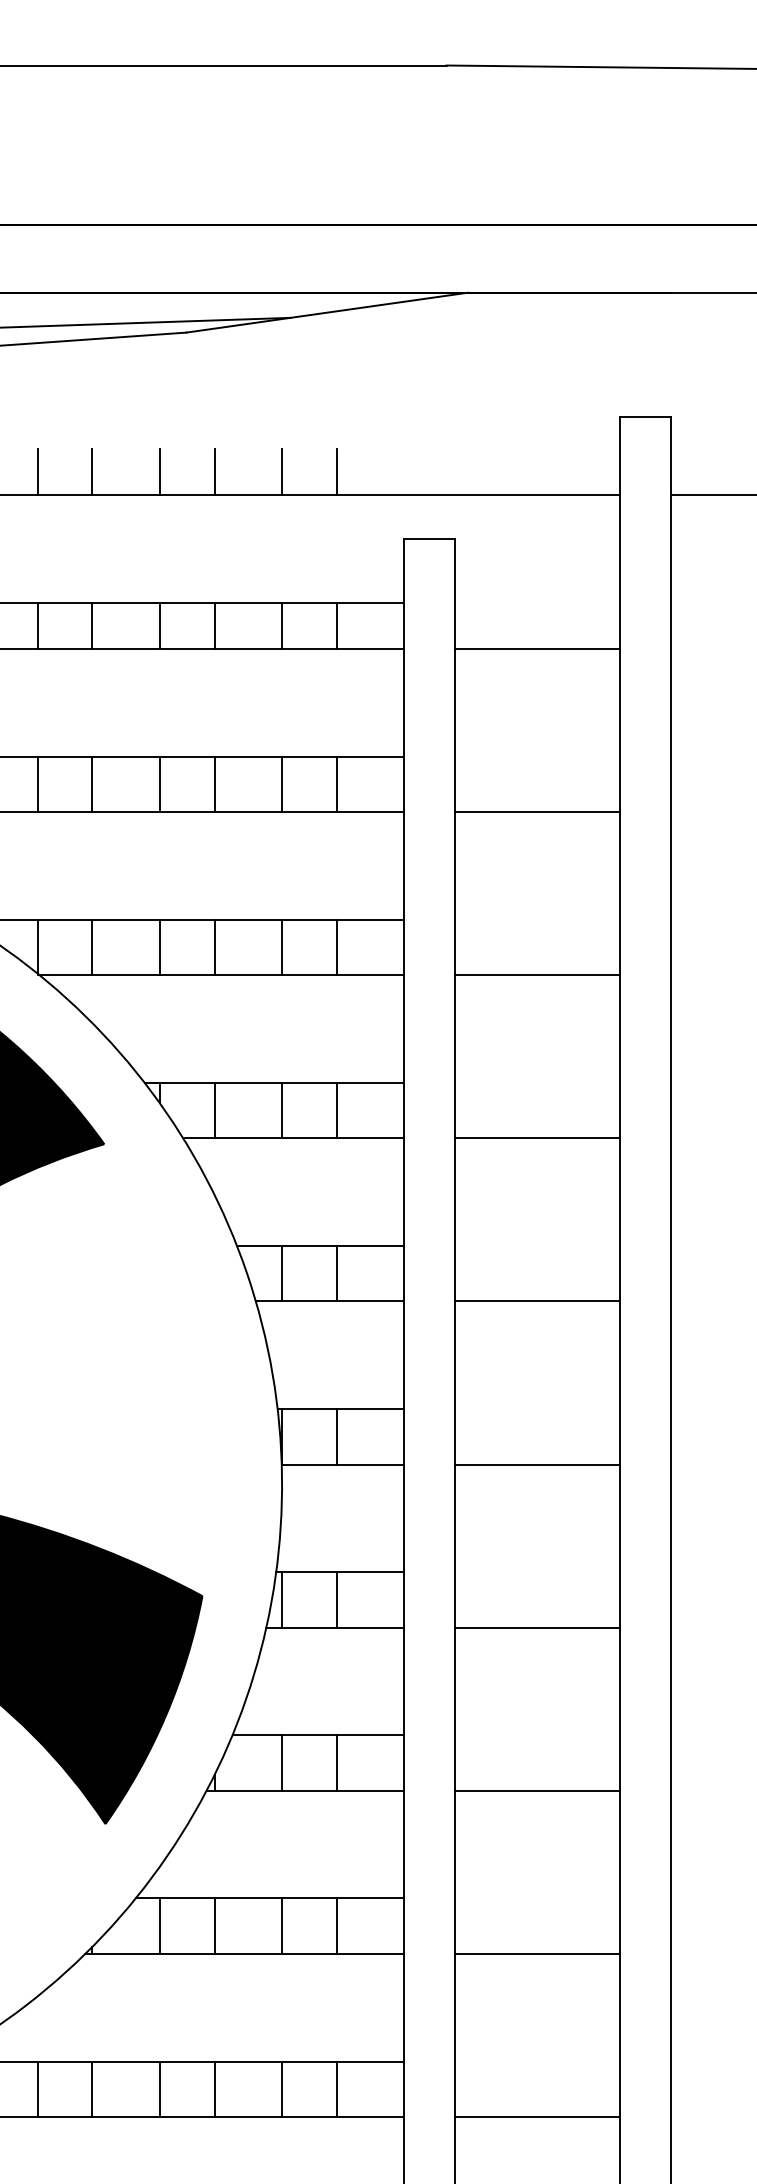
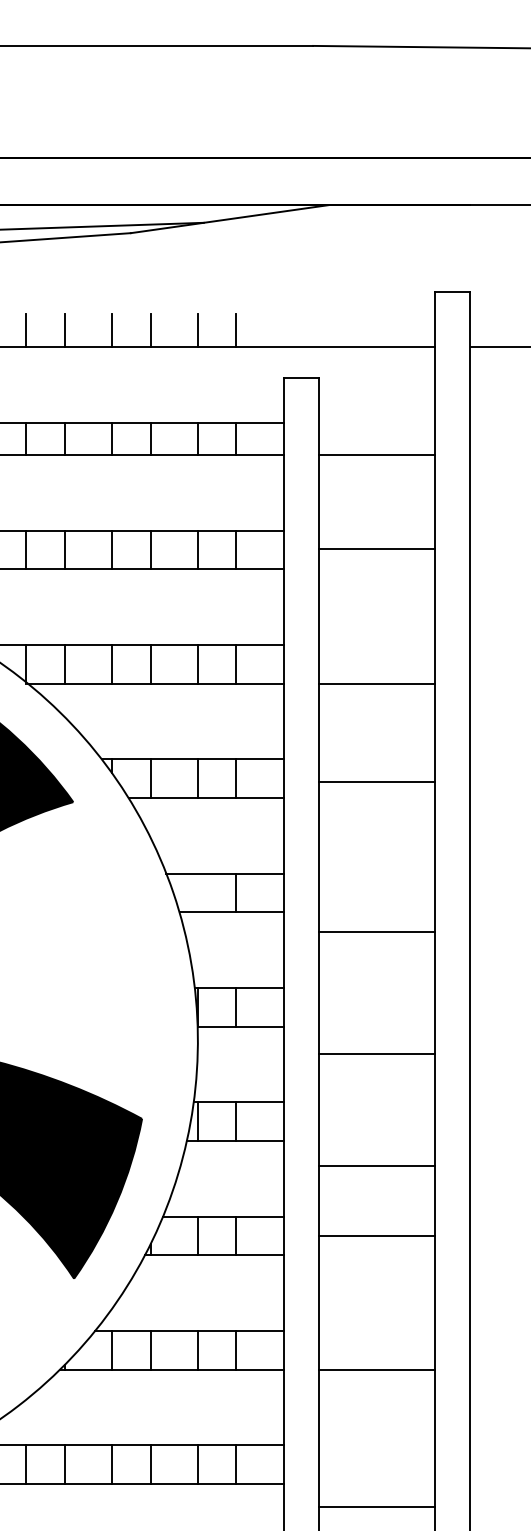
line: (536, 812) -> (376, 549), moved
line: (536, 1138) -> (376, 781), moved
line: (281, 1273) -> (197, 892), removed
line: (536, 1301) -> (376, 931), moved
line: (536, 1464) -> (376, 1053), moved
line: (536, 1627) -> (376, 1166), moved
line: (536, 1790) -> (376, 1236), moved
line: (536, 2116) -> (376, 1506), moved

